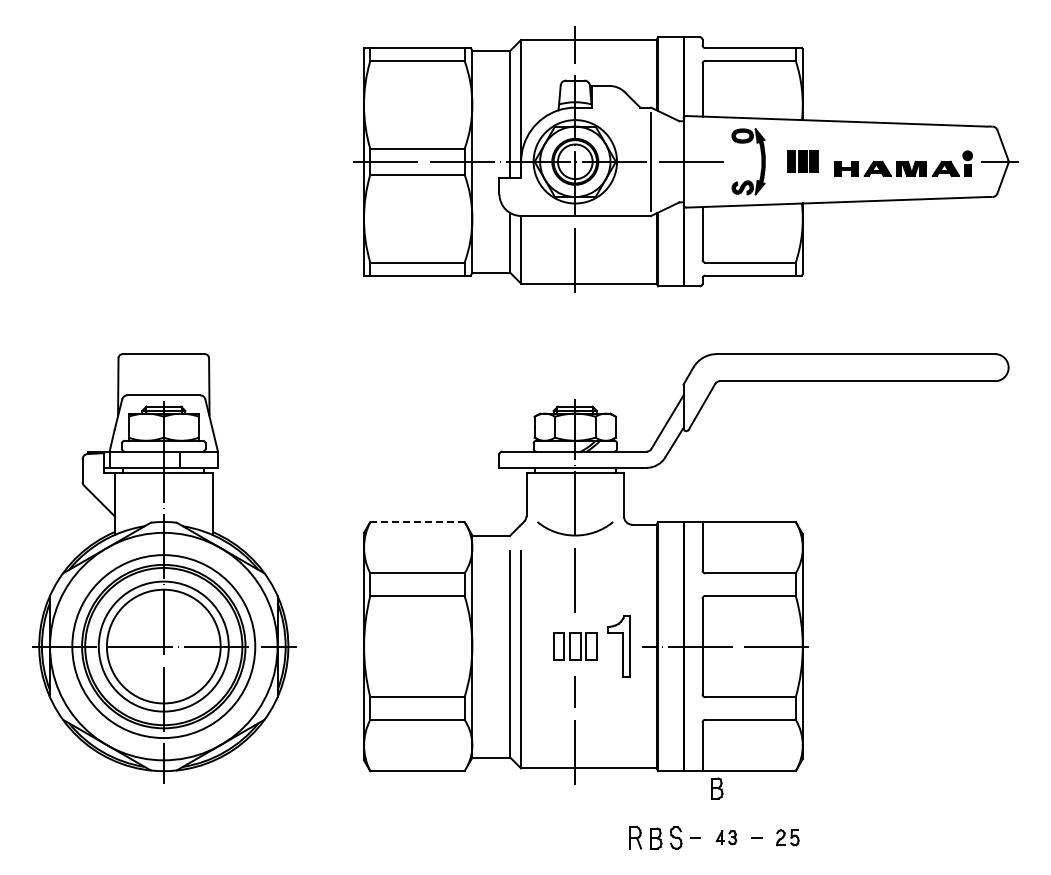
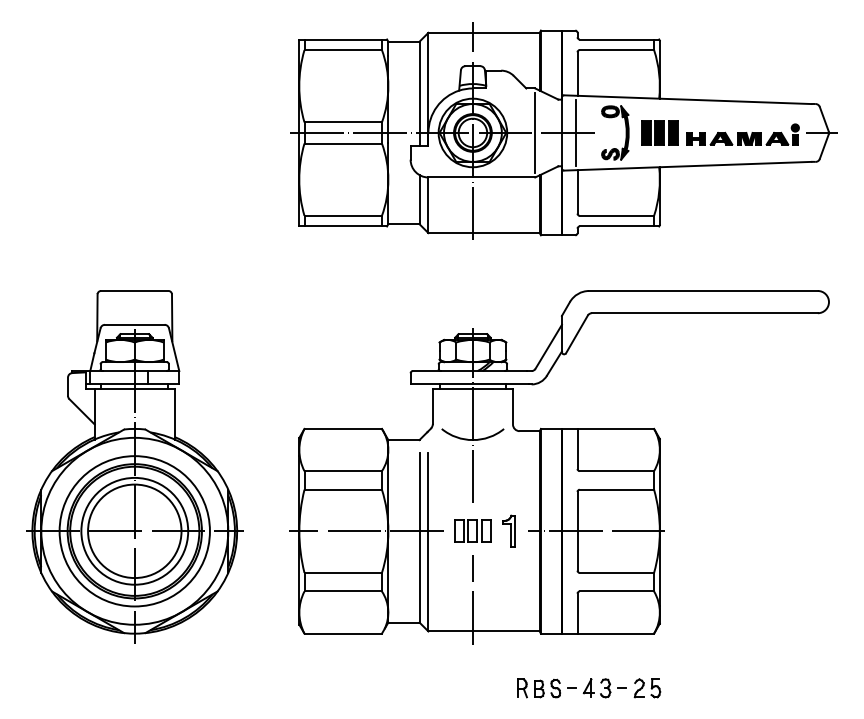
line: (701, 161) -> (576, 132), added
part: (802, 161) -> (659, 132), size x1.43
line: (417, 522) -> (343, 429), dashed -> solid
line: (445, 646) -> (366, 531), added
part: (618, 646) -> (508, 531), size x0.62
part: (717, 788) -> (589, 647), removed
part: (726, 837) -> (597, 688), size x1.67
part: (787, 837) -> (647, 688), size x1.43

